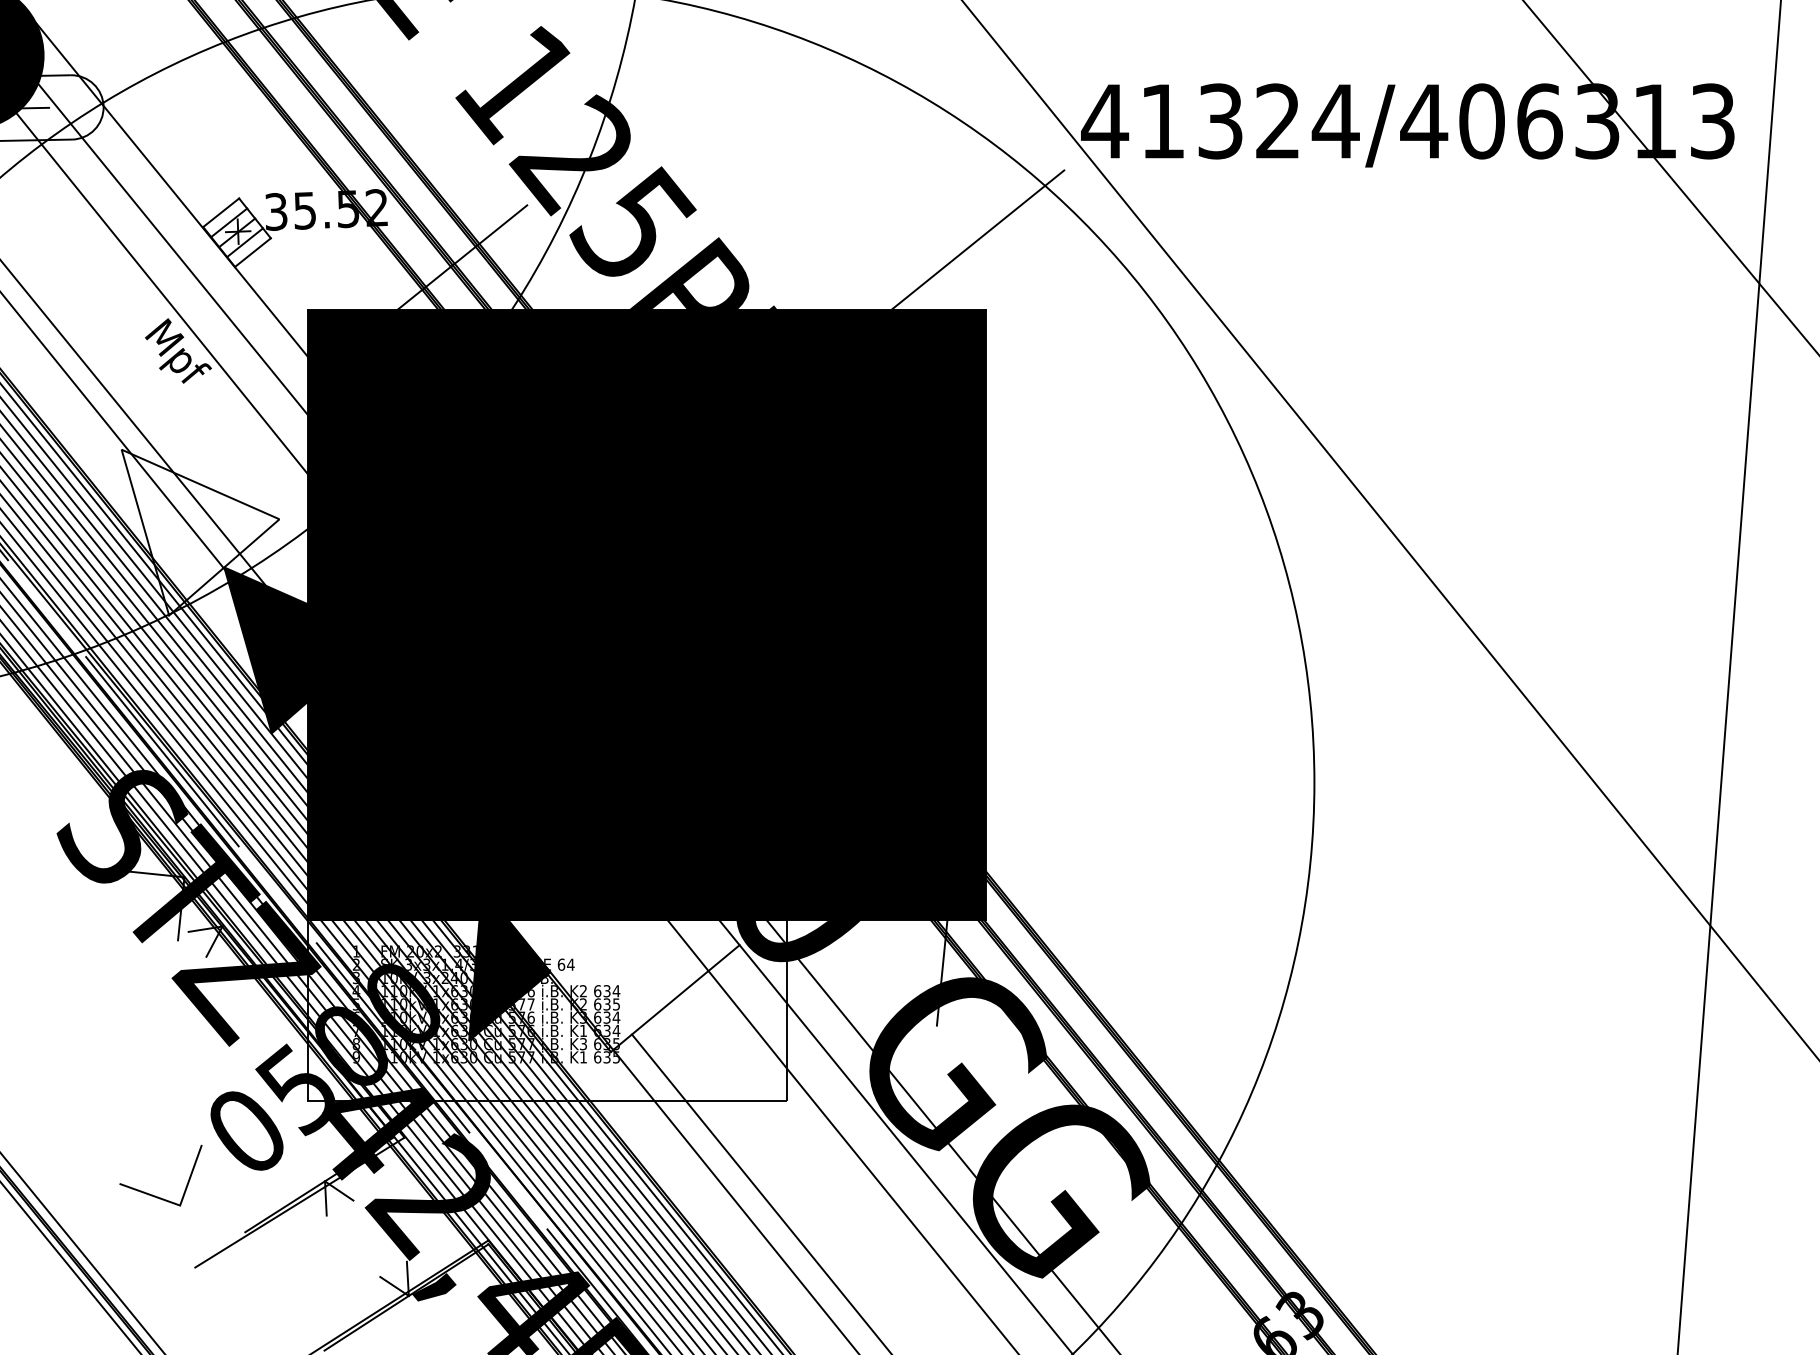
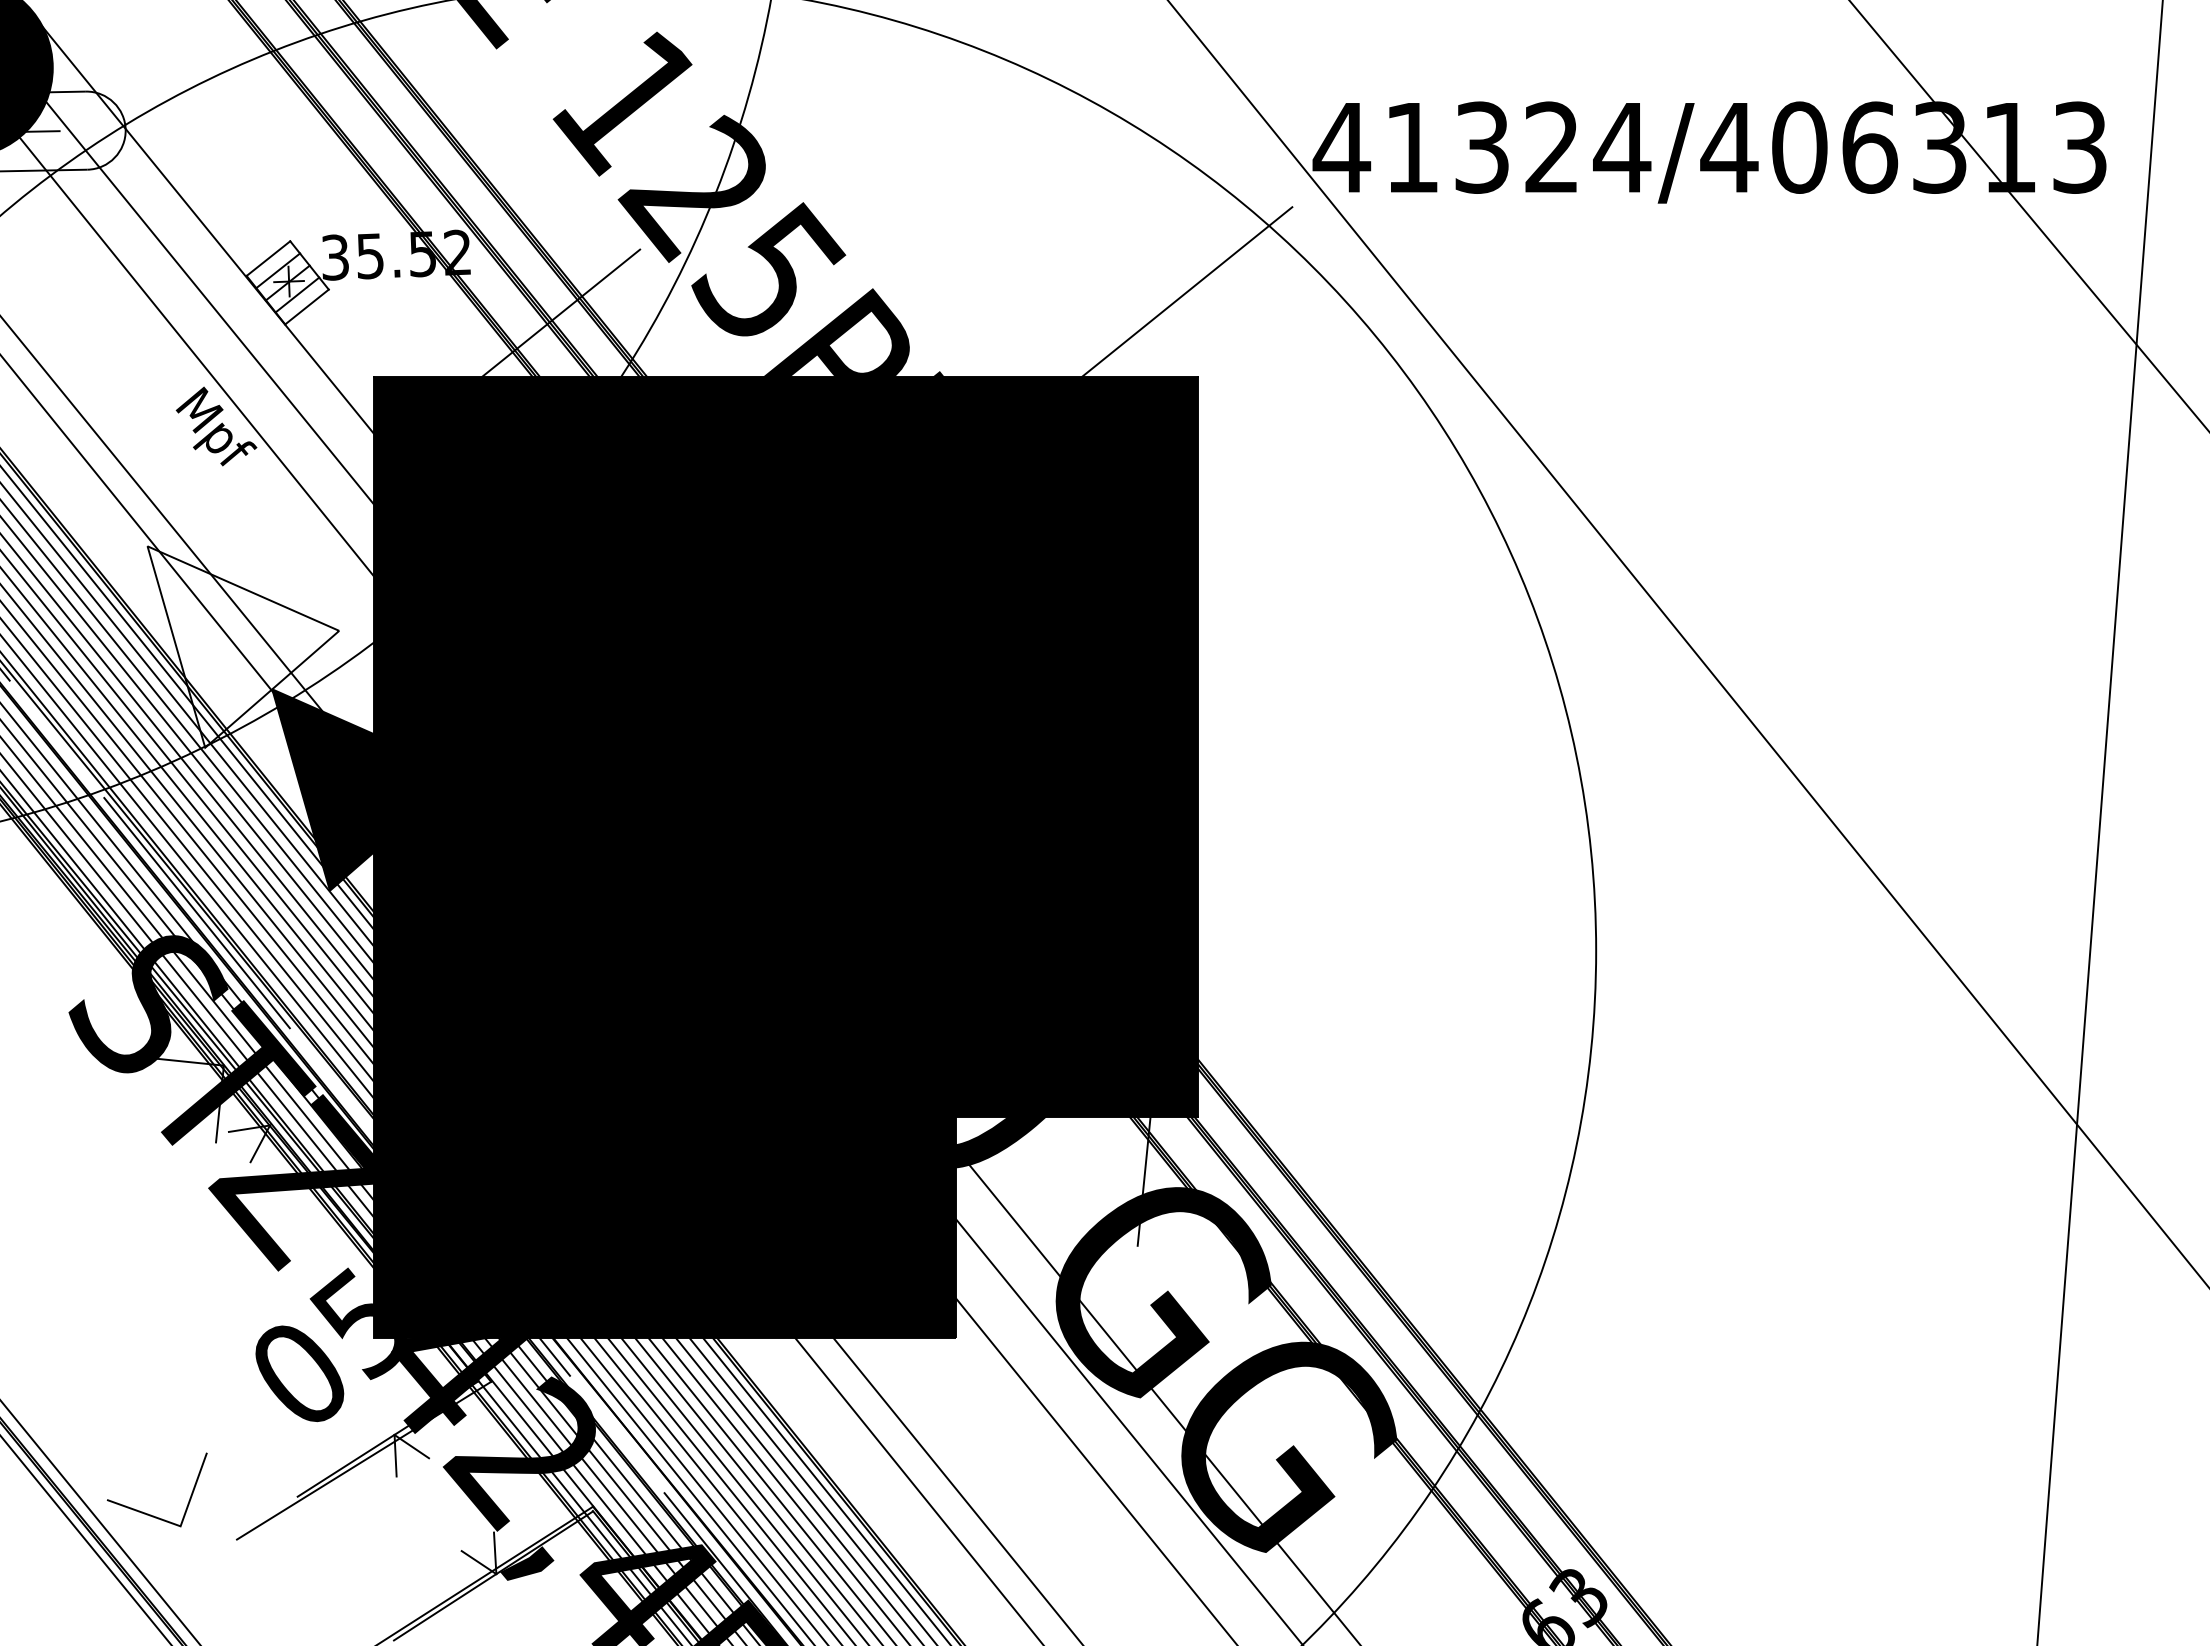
fill: (548, 1010) -> (665, 1227), added
part: (153, 1195) -> (148, 1513), moved

